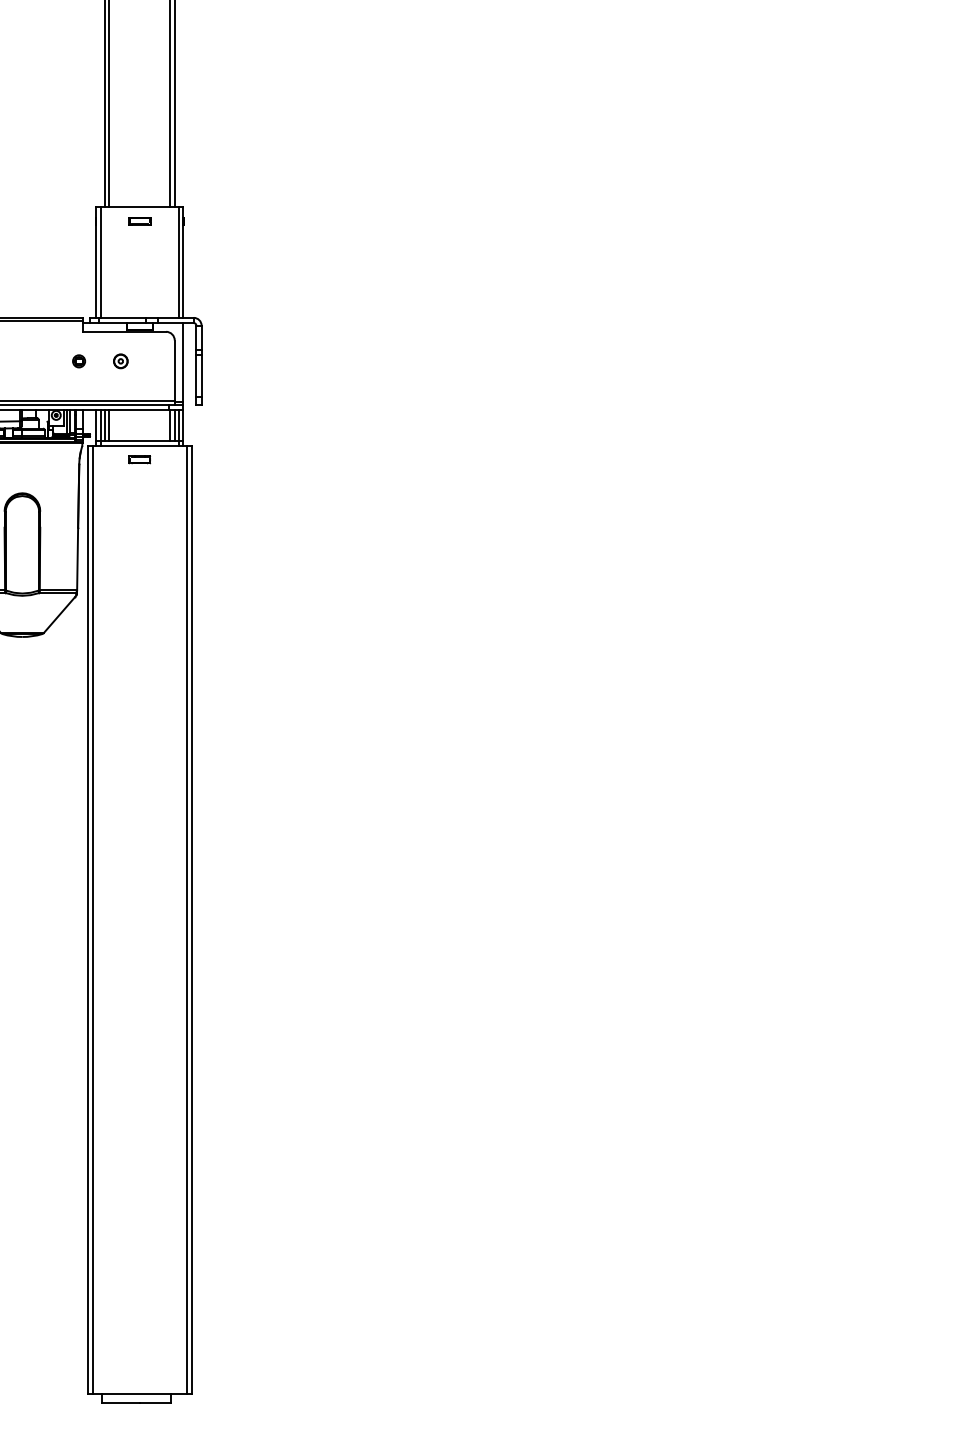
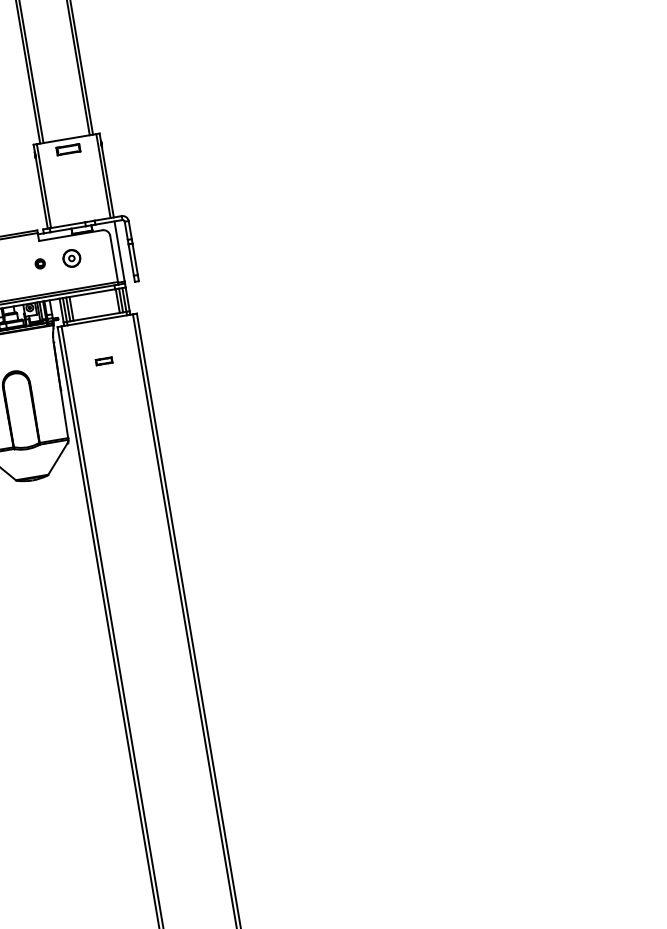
part: (139, 221) -> (68, 149), size x1.4
part: (120, 361) -> (71, 258), size x1.6
part: (139, 459) -> (103, 361), moved

